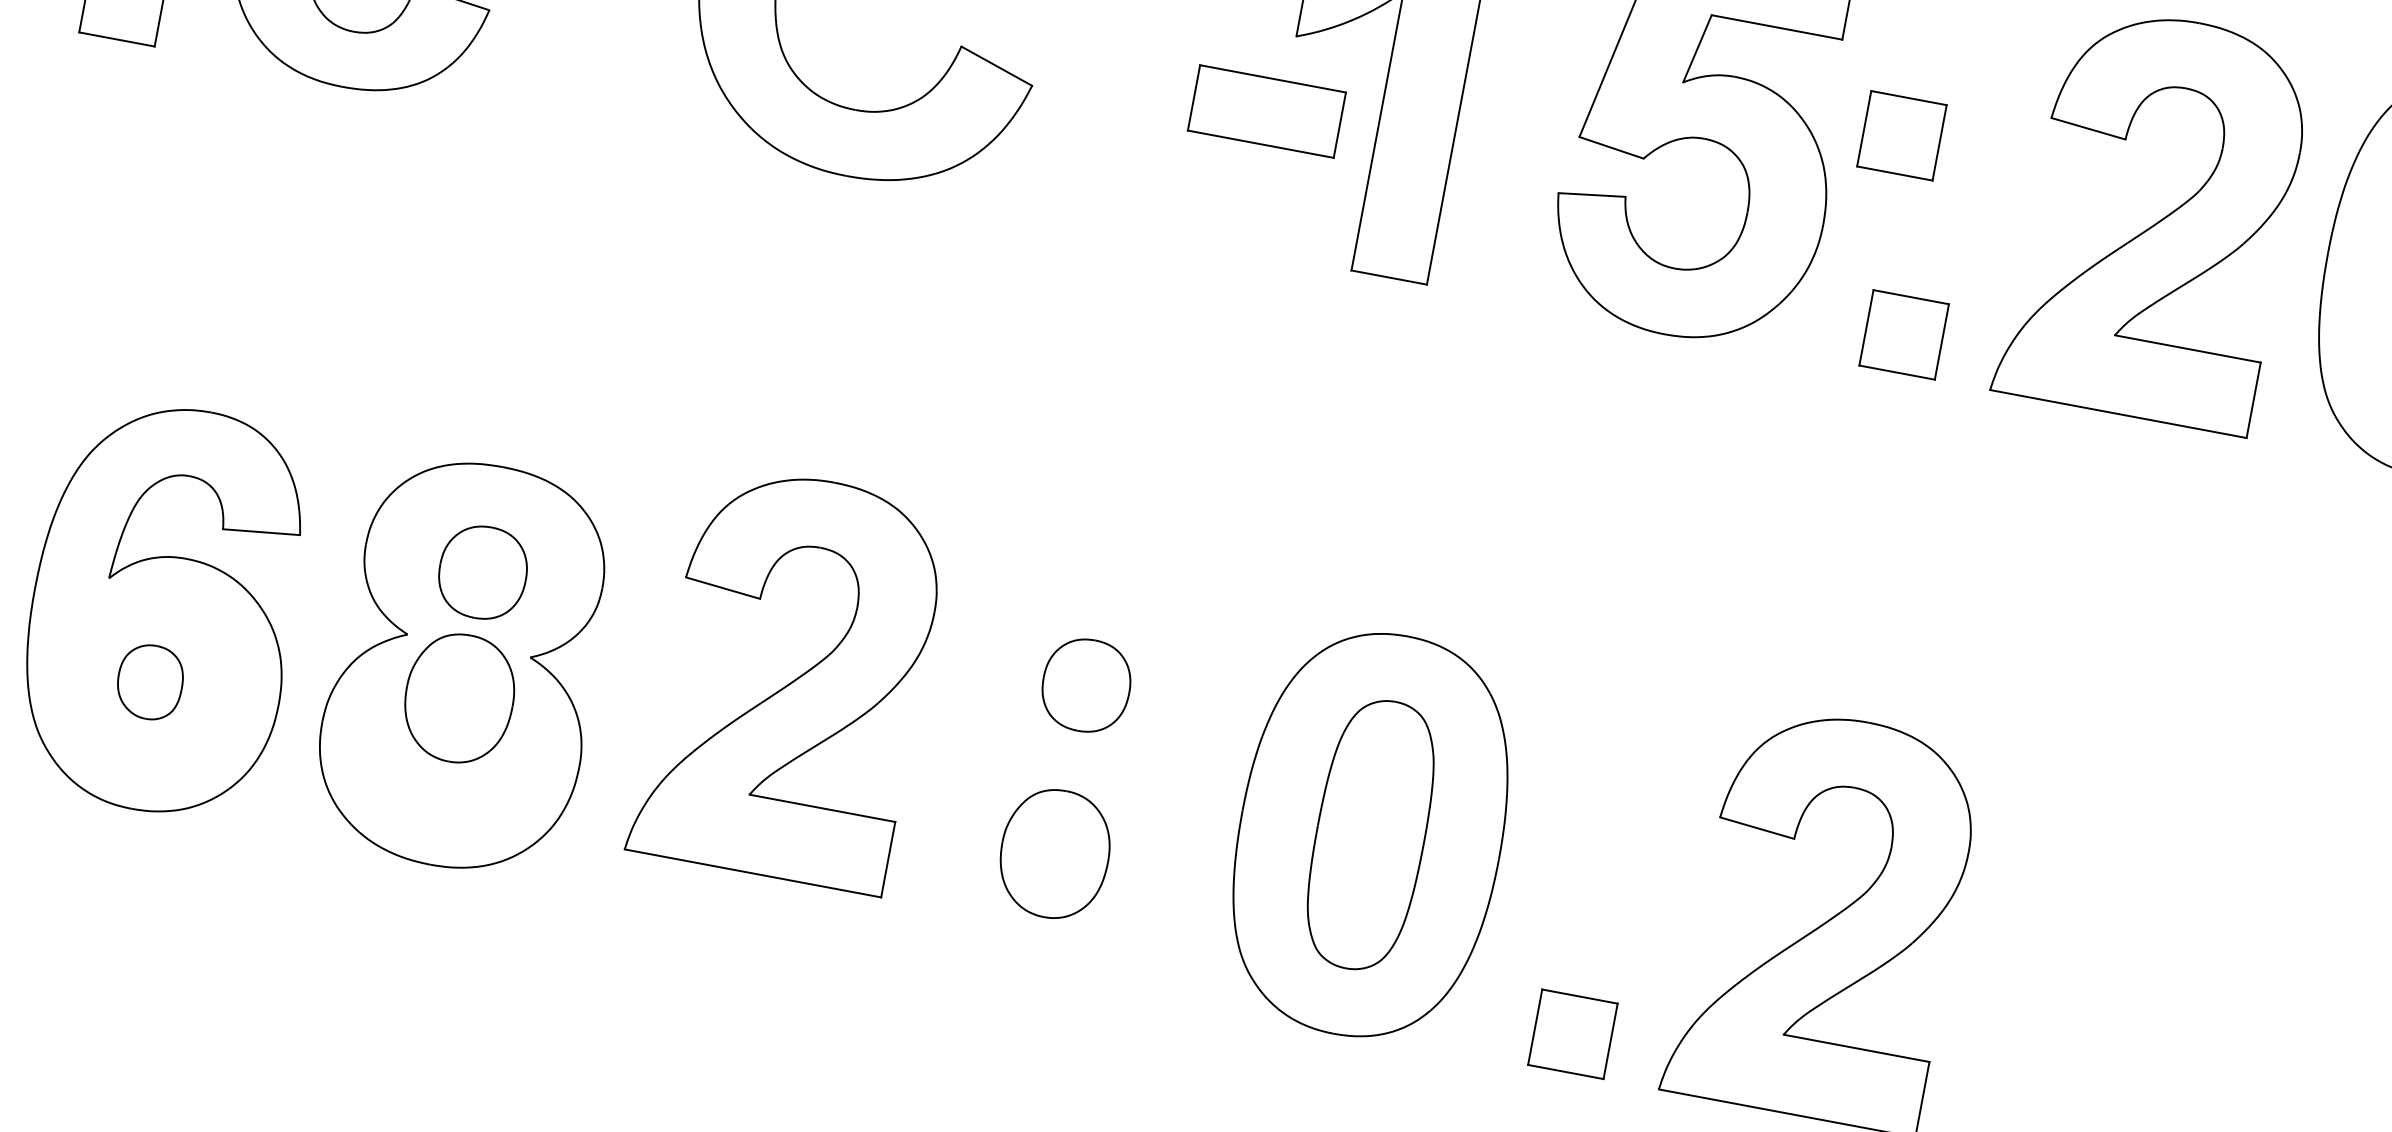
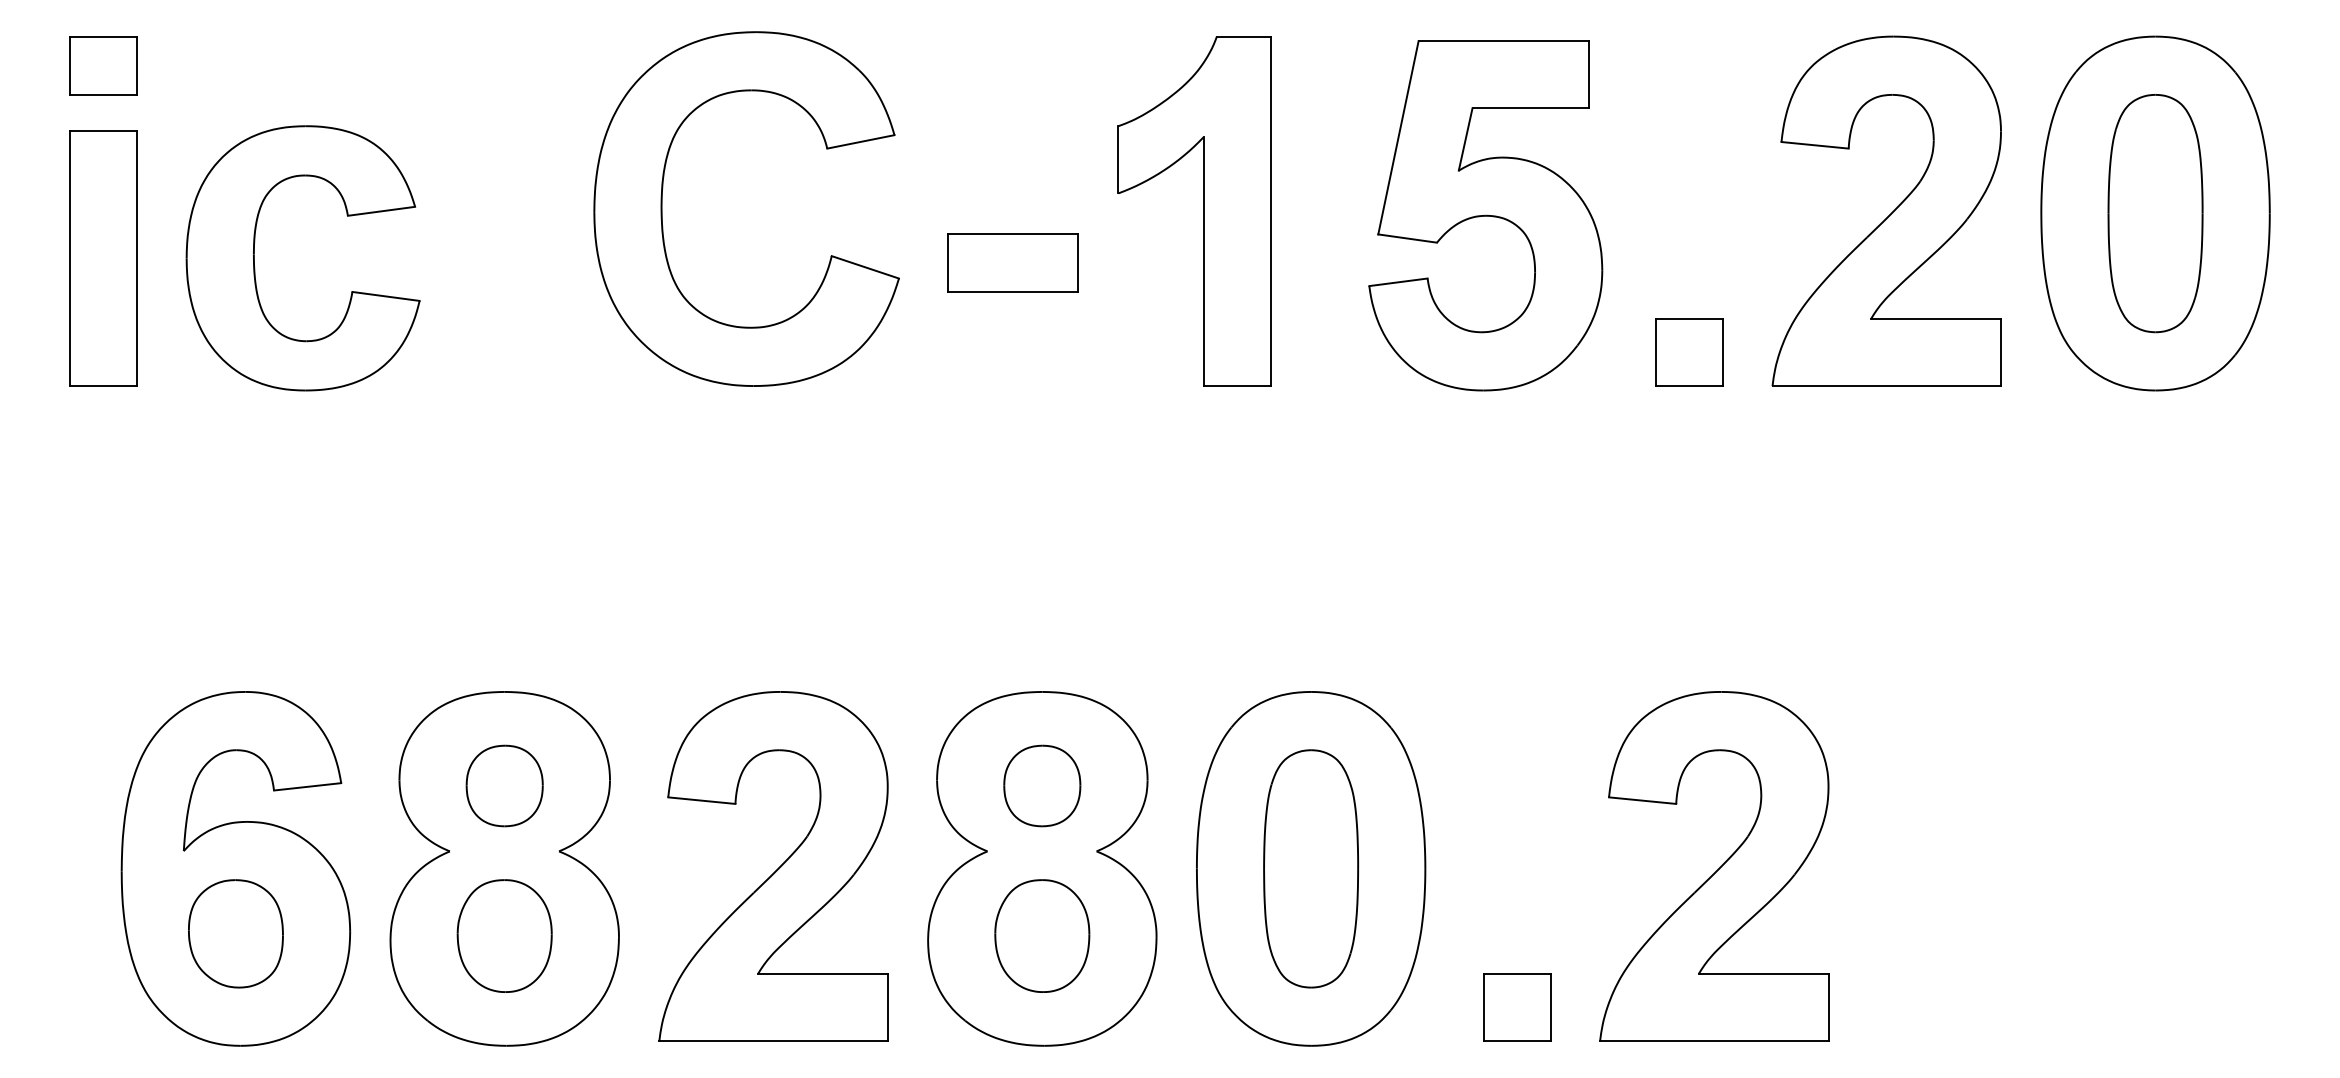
part: (1266, 111) -> (1012, 262), moved
part: (1901, 135) -> (1655, 181), removed
part: (789, 677) -> (773, 866), moved
part: (149, 681) -> (235, 933), size x1.67
part: (459, 697) -> (504, 935), moved
part: (1069, 778) -> (1042, 868), added

